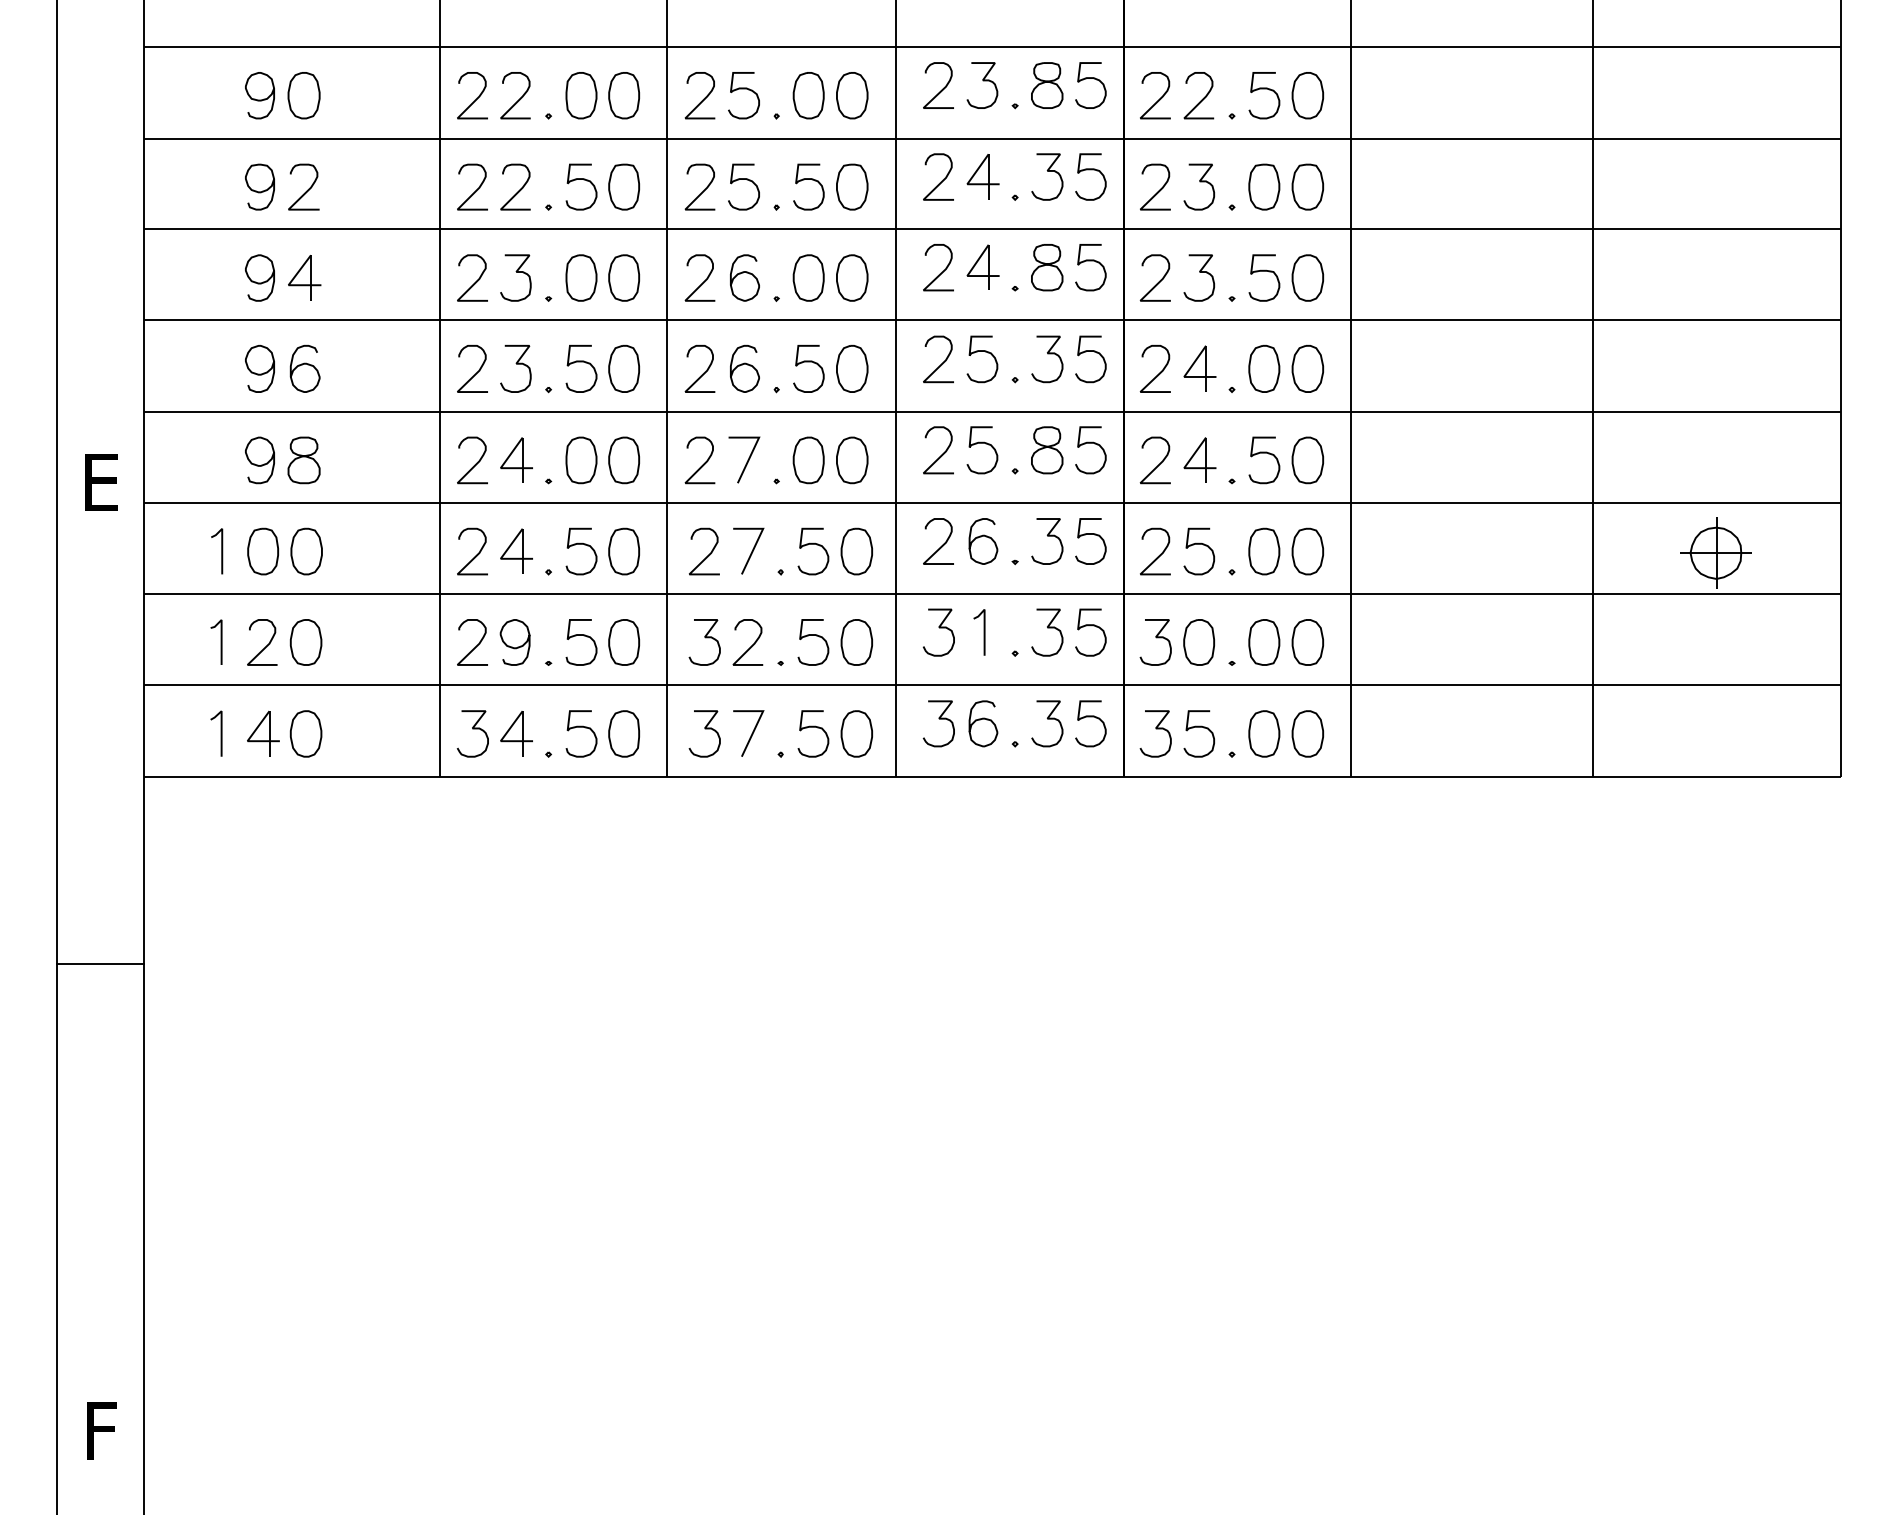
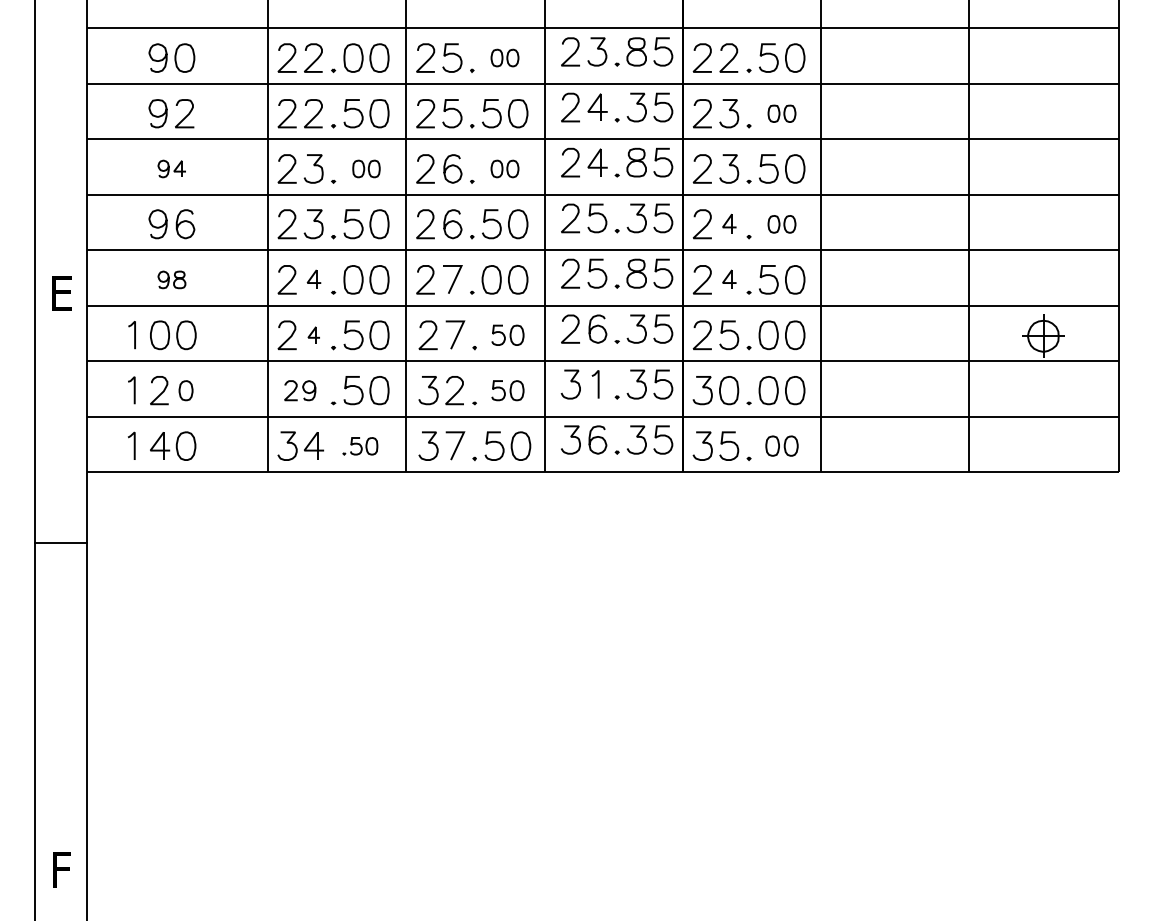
part: (829, 94) -> (504, 57), size x0.6
part: (1285, 186) -> (781, 113), size x0.6
part: (282, 277) -> (171, 168), size x0.6
part: (602, 277) -> (366, 168), size x0.6
part: (829, 277) -> (504, 168), size x0.6
part: (1199, 367) -> (729, 223), size x0.7
part: (1285, 369) -> (781, 224), size x0.6
part: (282, 459) -> (171, 279), size x0.6
part: (517, 459) -> (314, 279), size x0.7
part: (1199, 459) -> (729, 279), size x0.7
part: (515, 550) -> (313, 334), size x0.6
part: (834, 551) -> (507, 335), size x0.7
part: (305, 642) -> (185, 390), size x0.7
part: (492, 642) -> (299, 390), size x0.7
part: (834, 642) -> (507, 390), size x0.7
part: (1285, 732) -> (781, 445), size x0.7
part: (592, 734) -> (360, 446), size x0.6
line: (99, 964) -> (60, 543), moved

